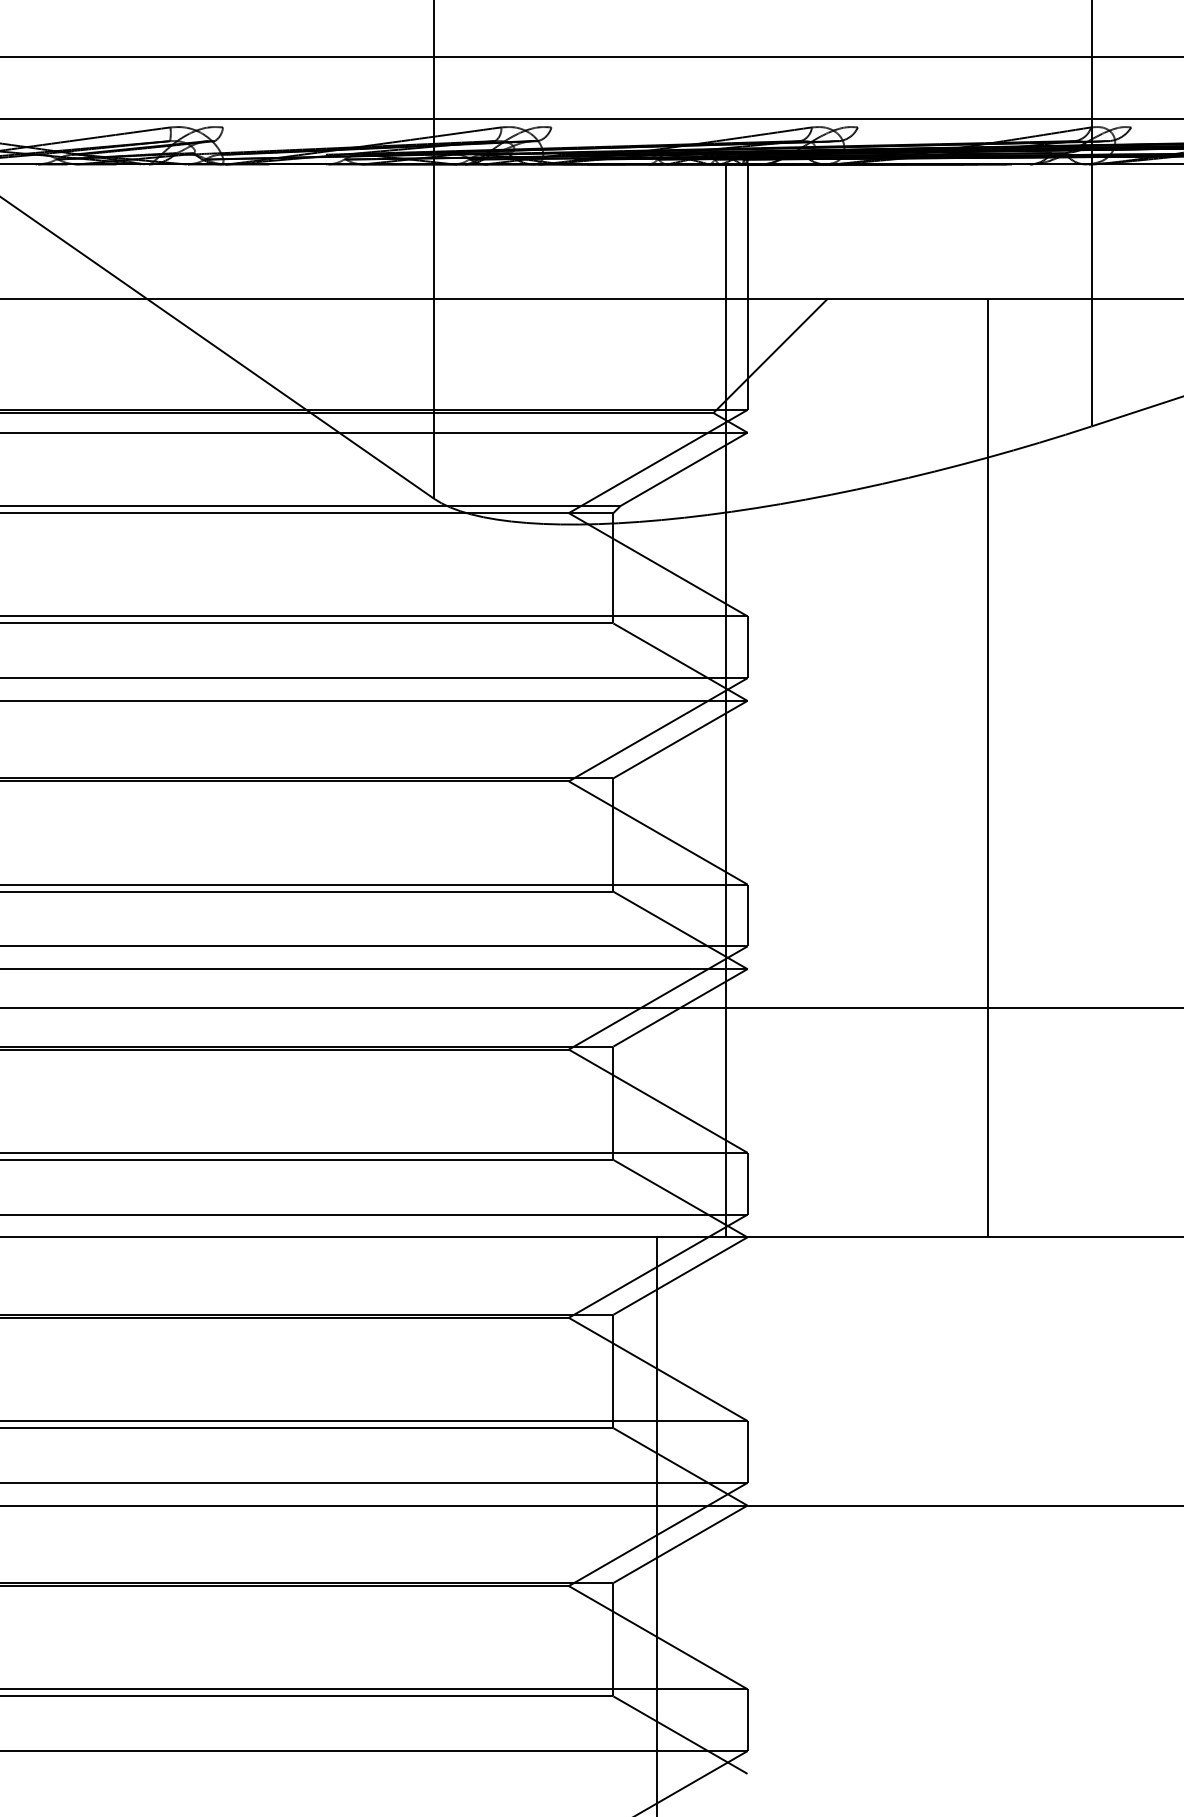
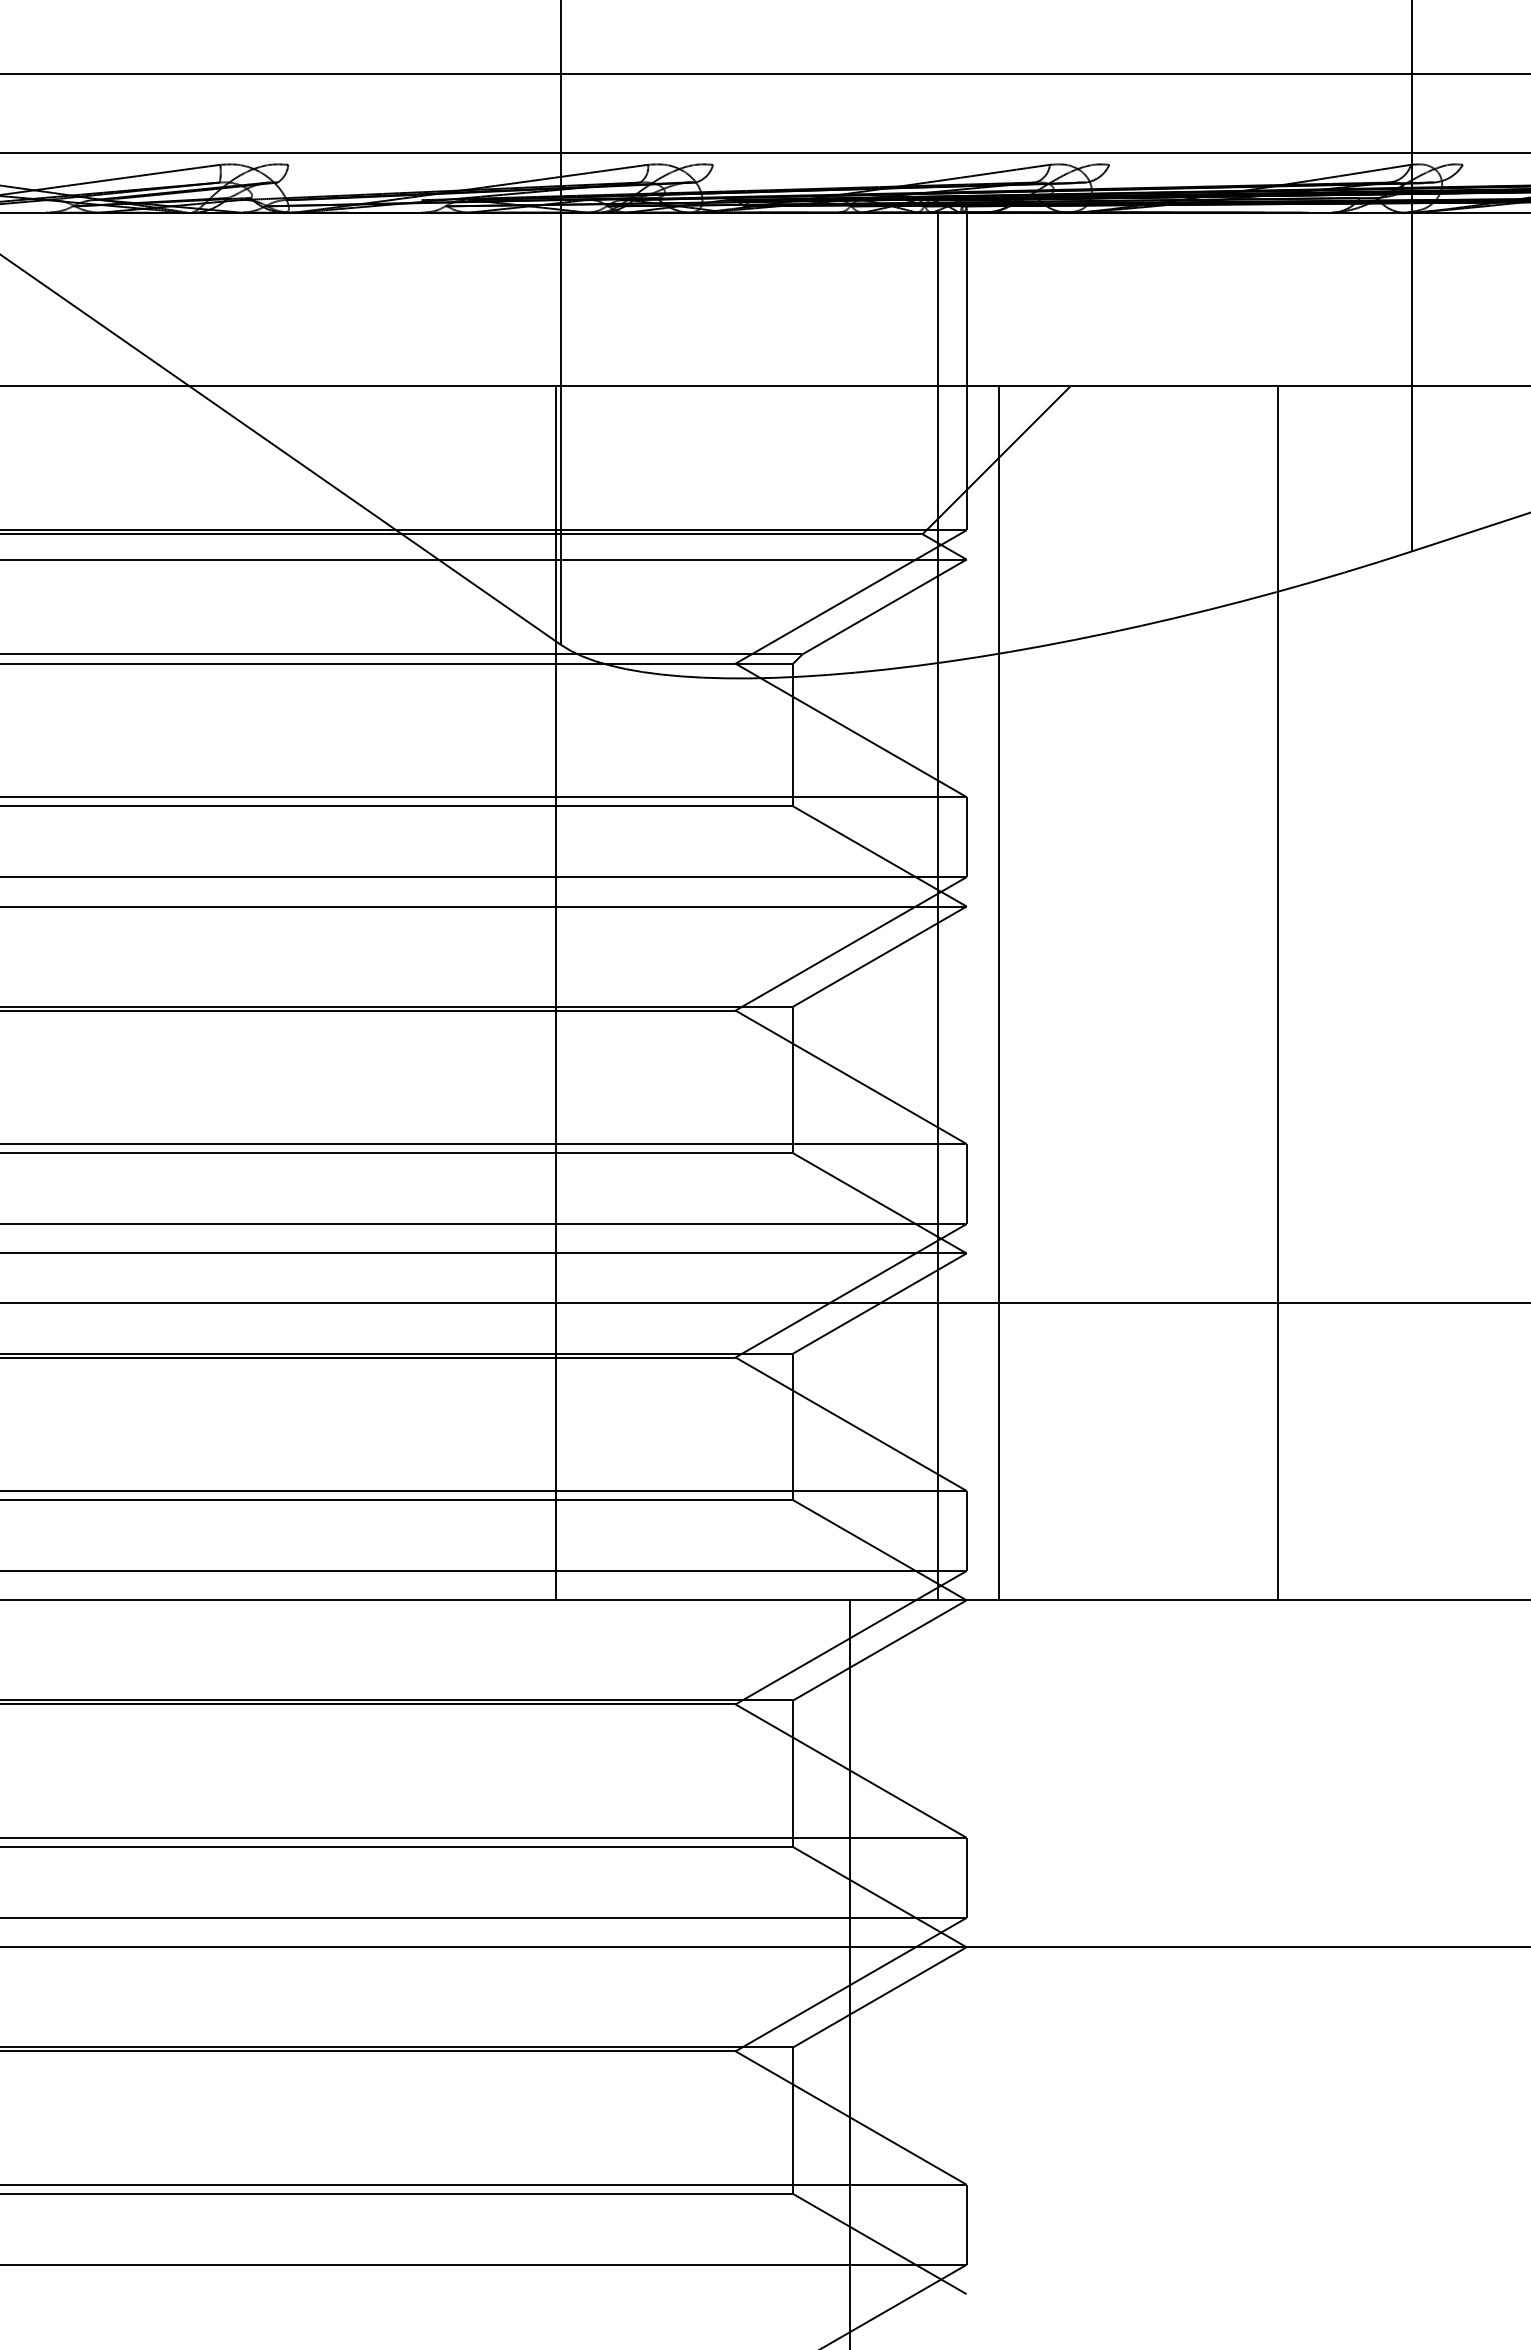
line: (429, 768) -> (555, 993), added
line: (772, 768) -> (998, 993), added

